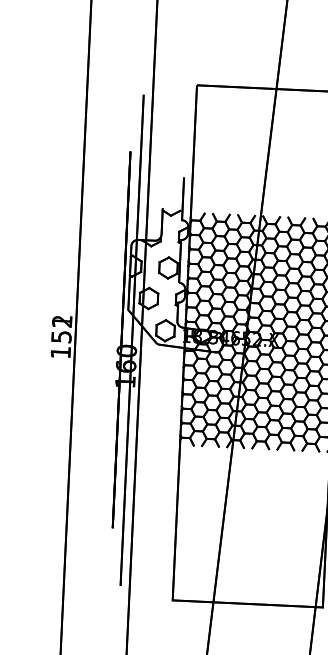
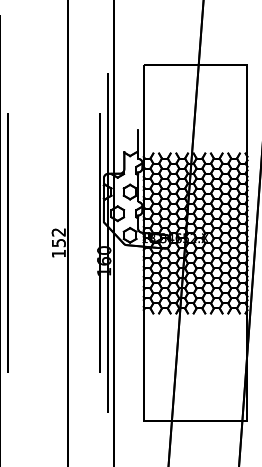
text: (61, 321) -> (58, 232), 151 -> 152

